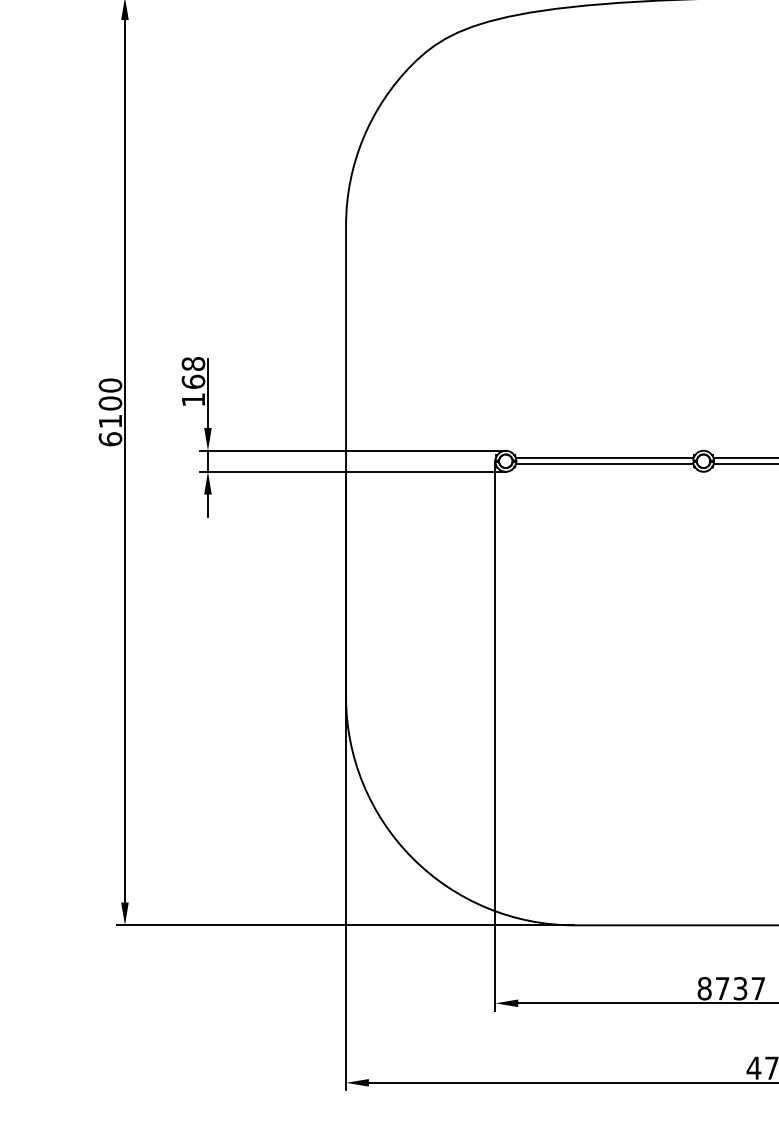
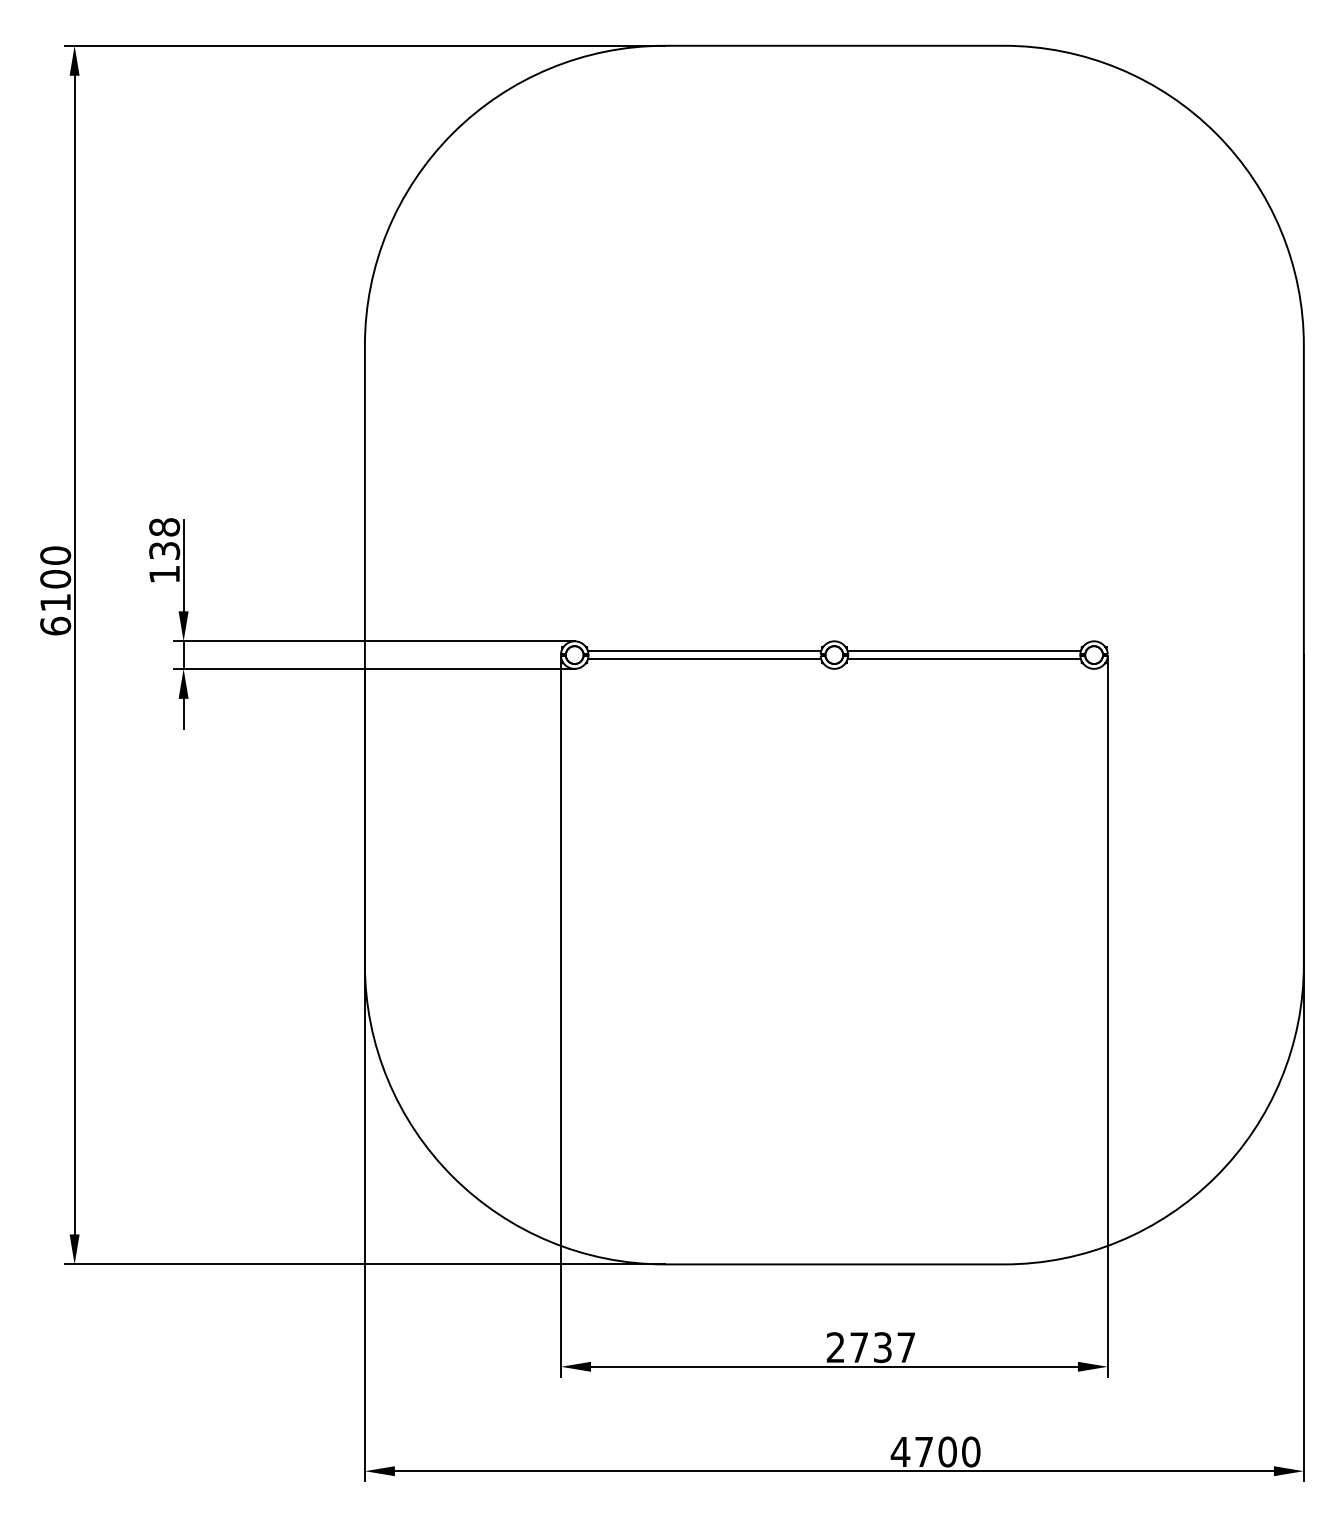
text: (193, 381) -> (164, 550), 168 -> 138
text: (704, 988) -> (835, 1347), 8737 -> 2737

